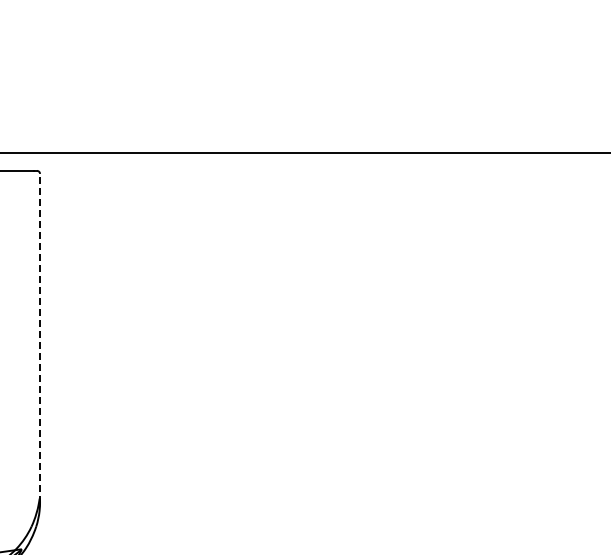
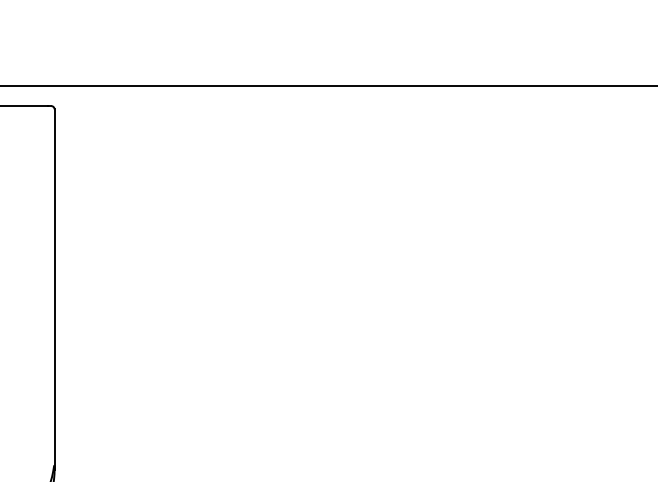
line: (40, 337) -> (55, 288), dashed -> solid

